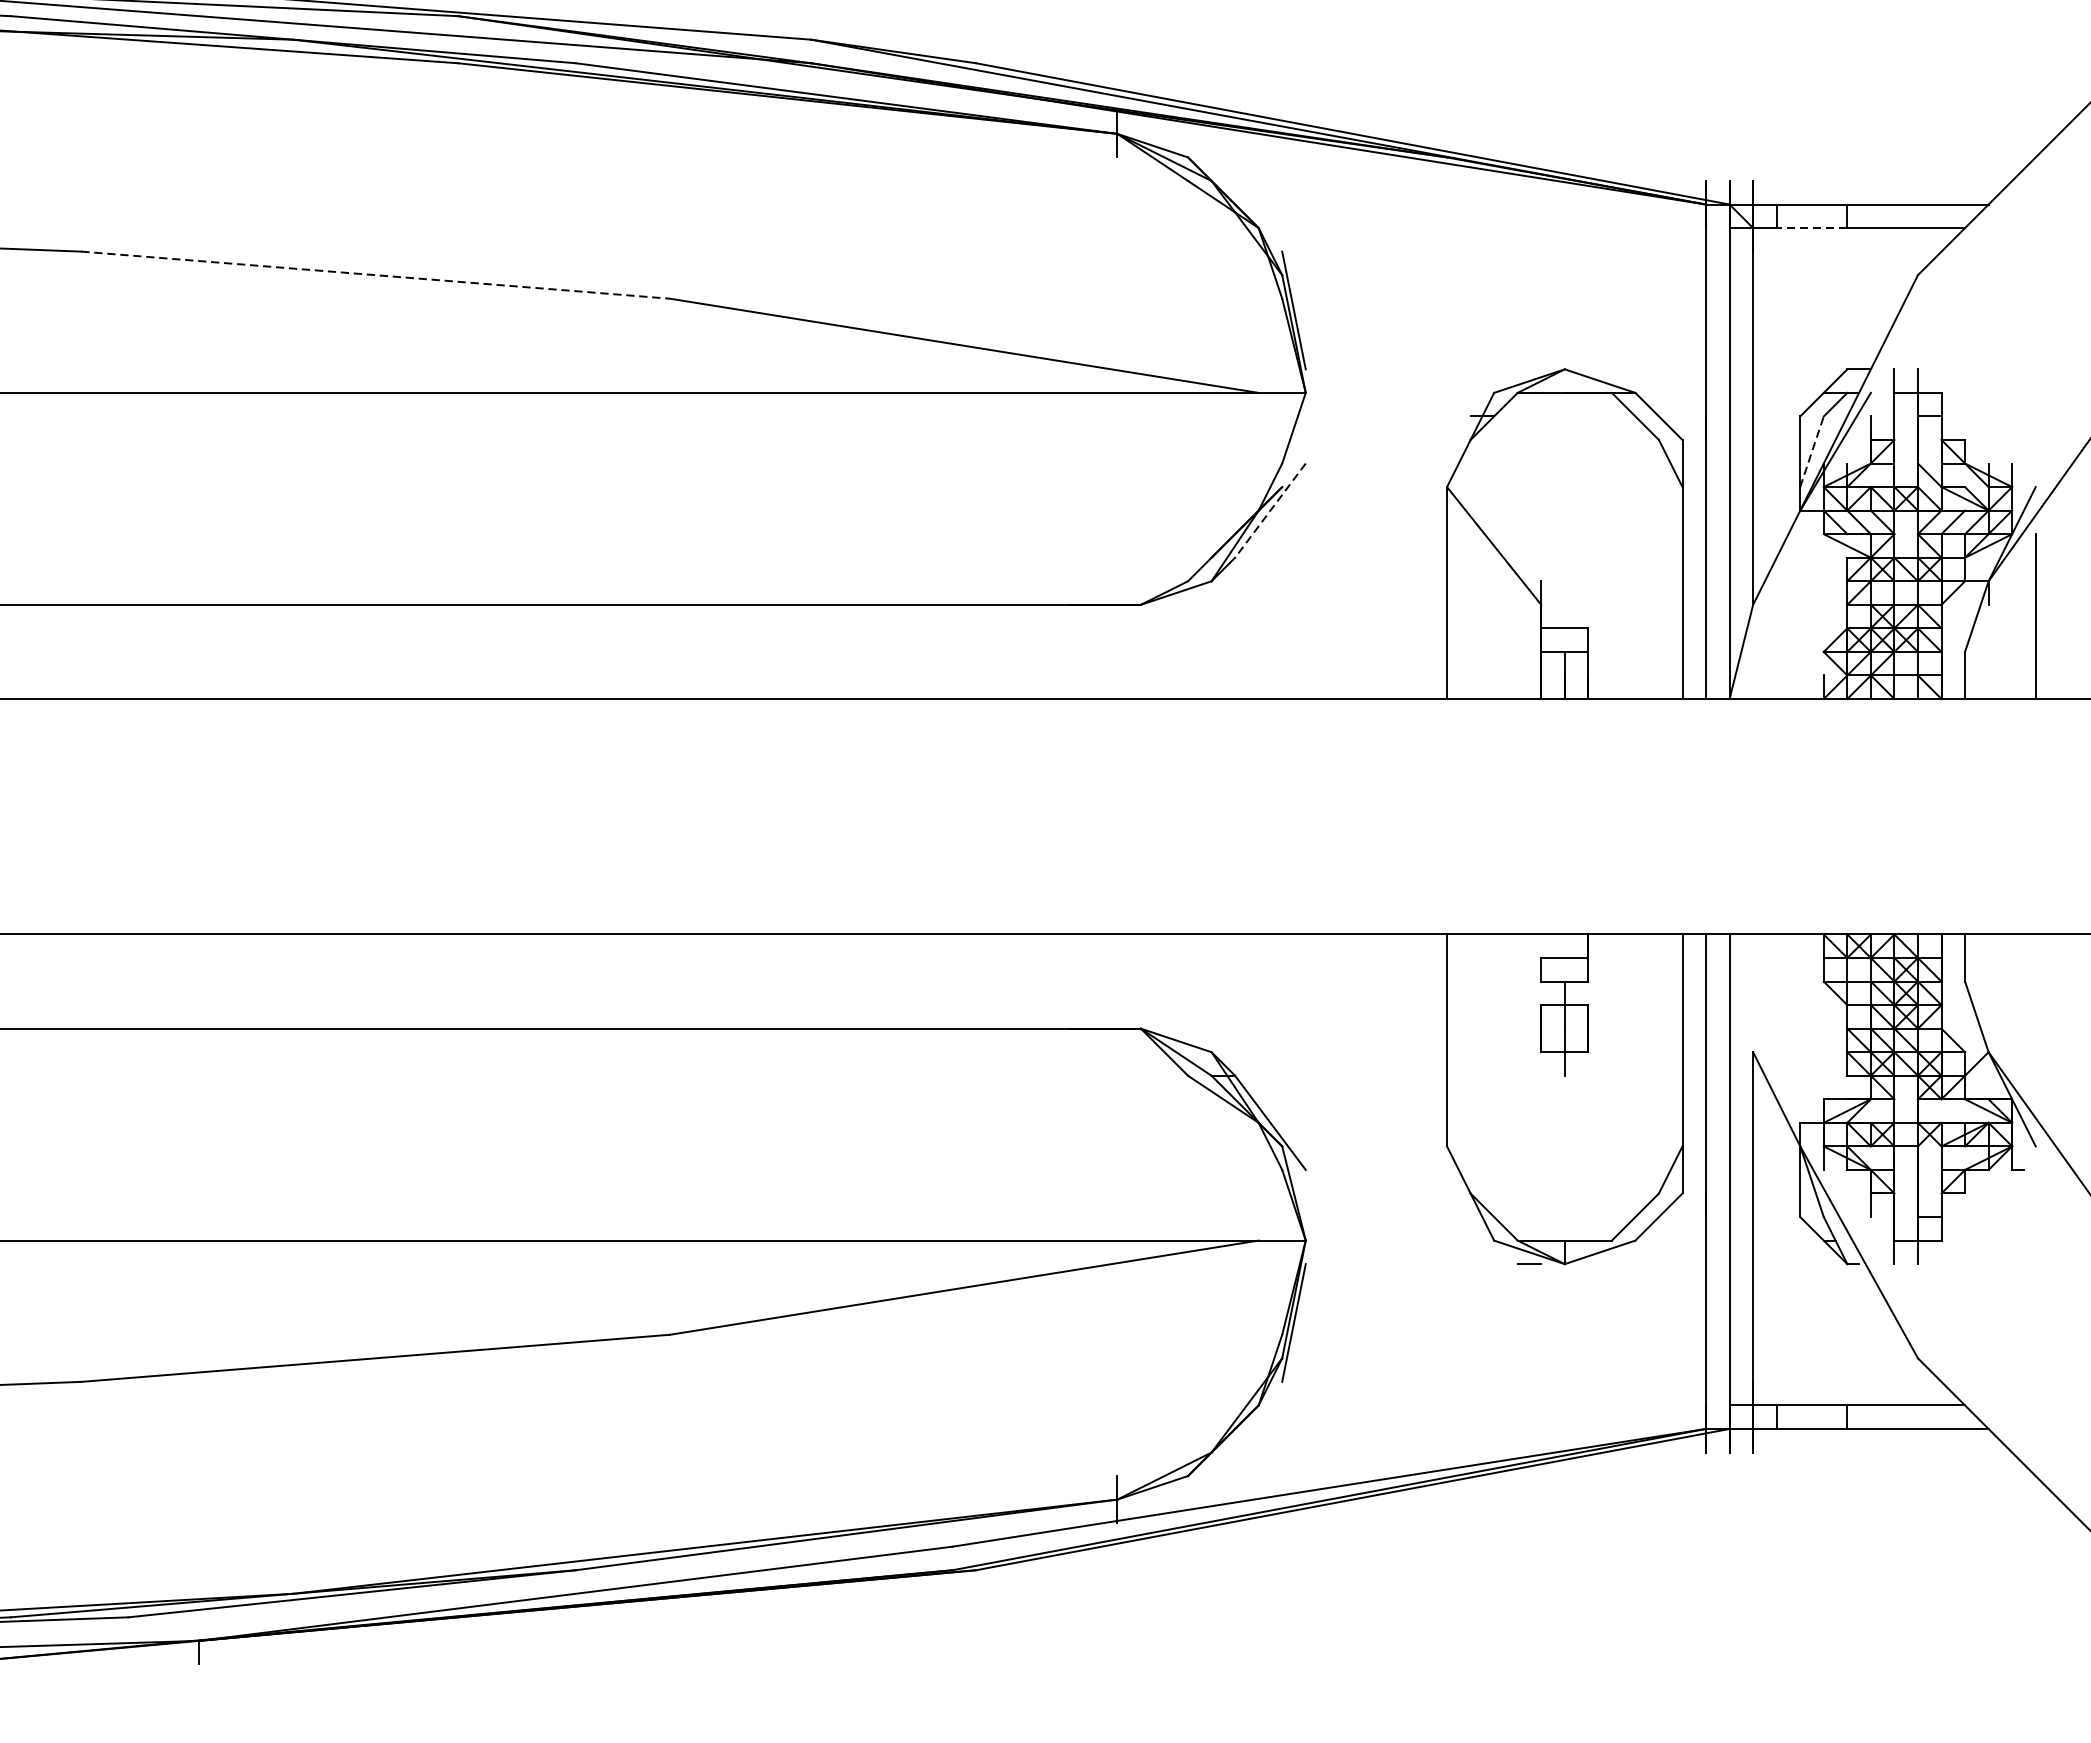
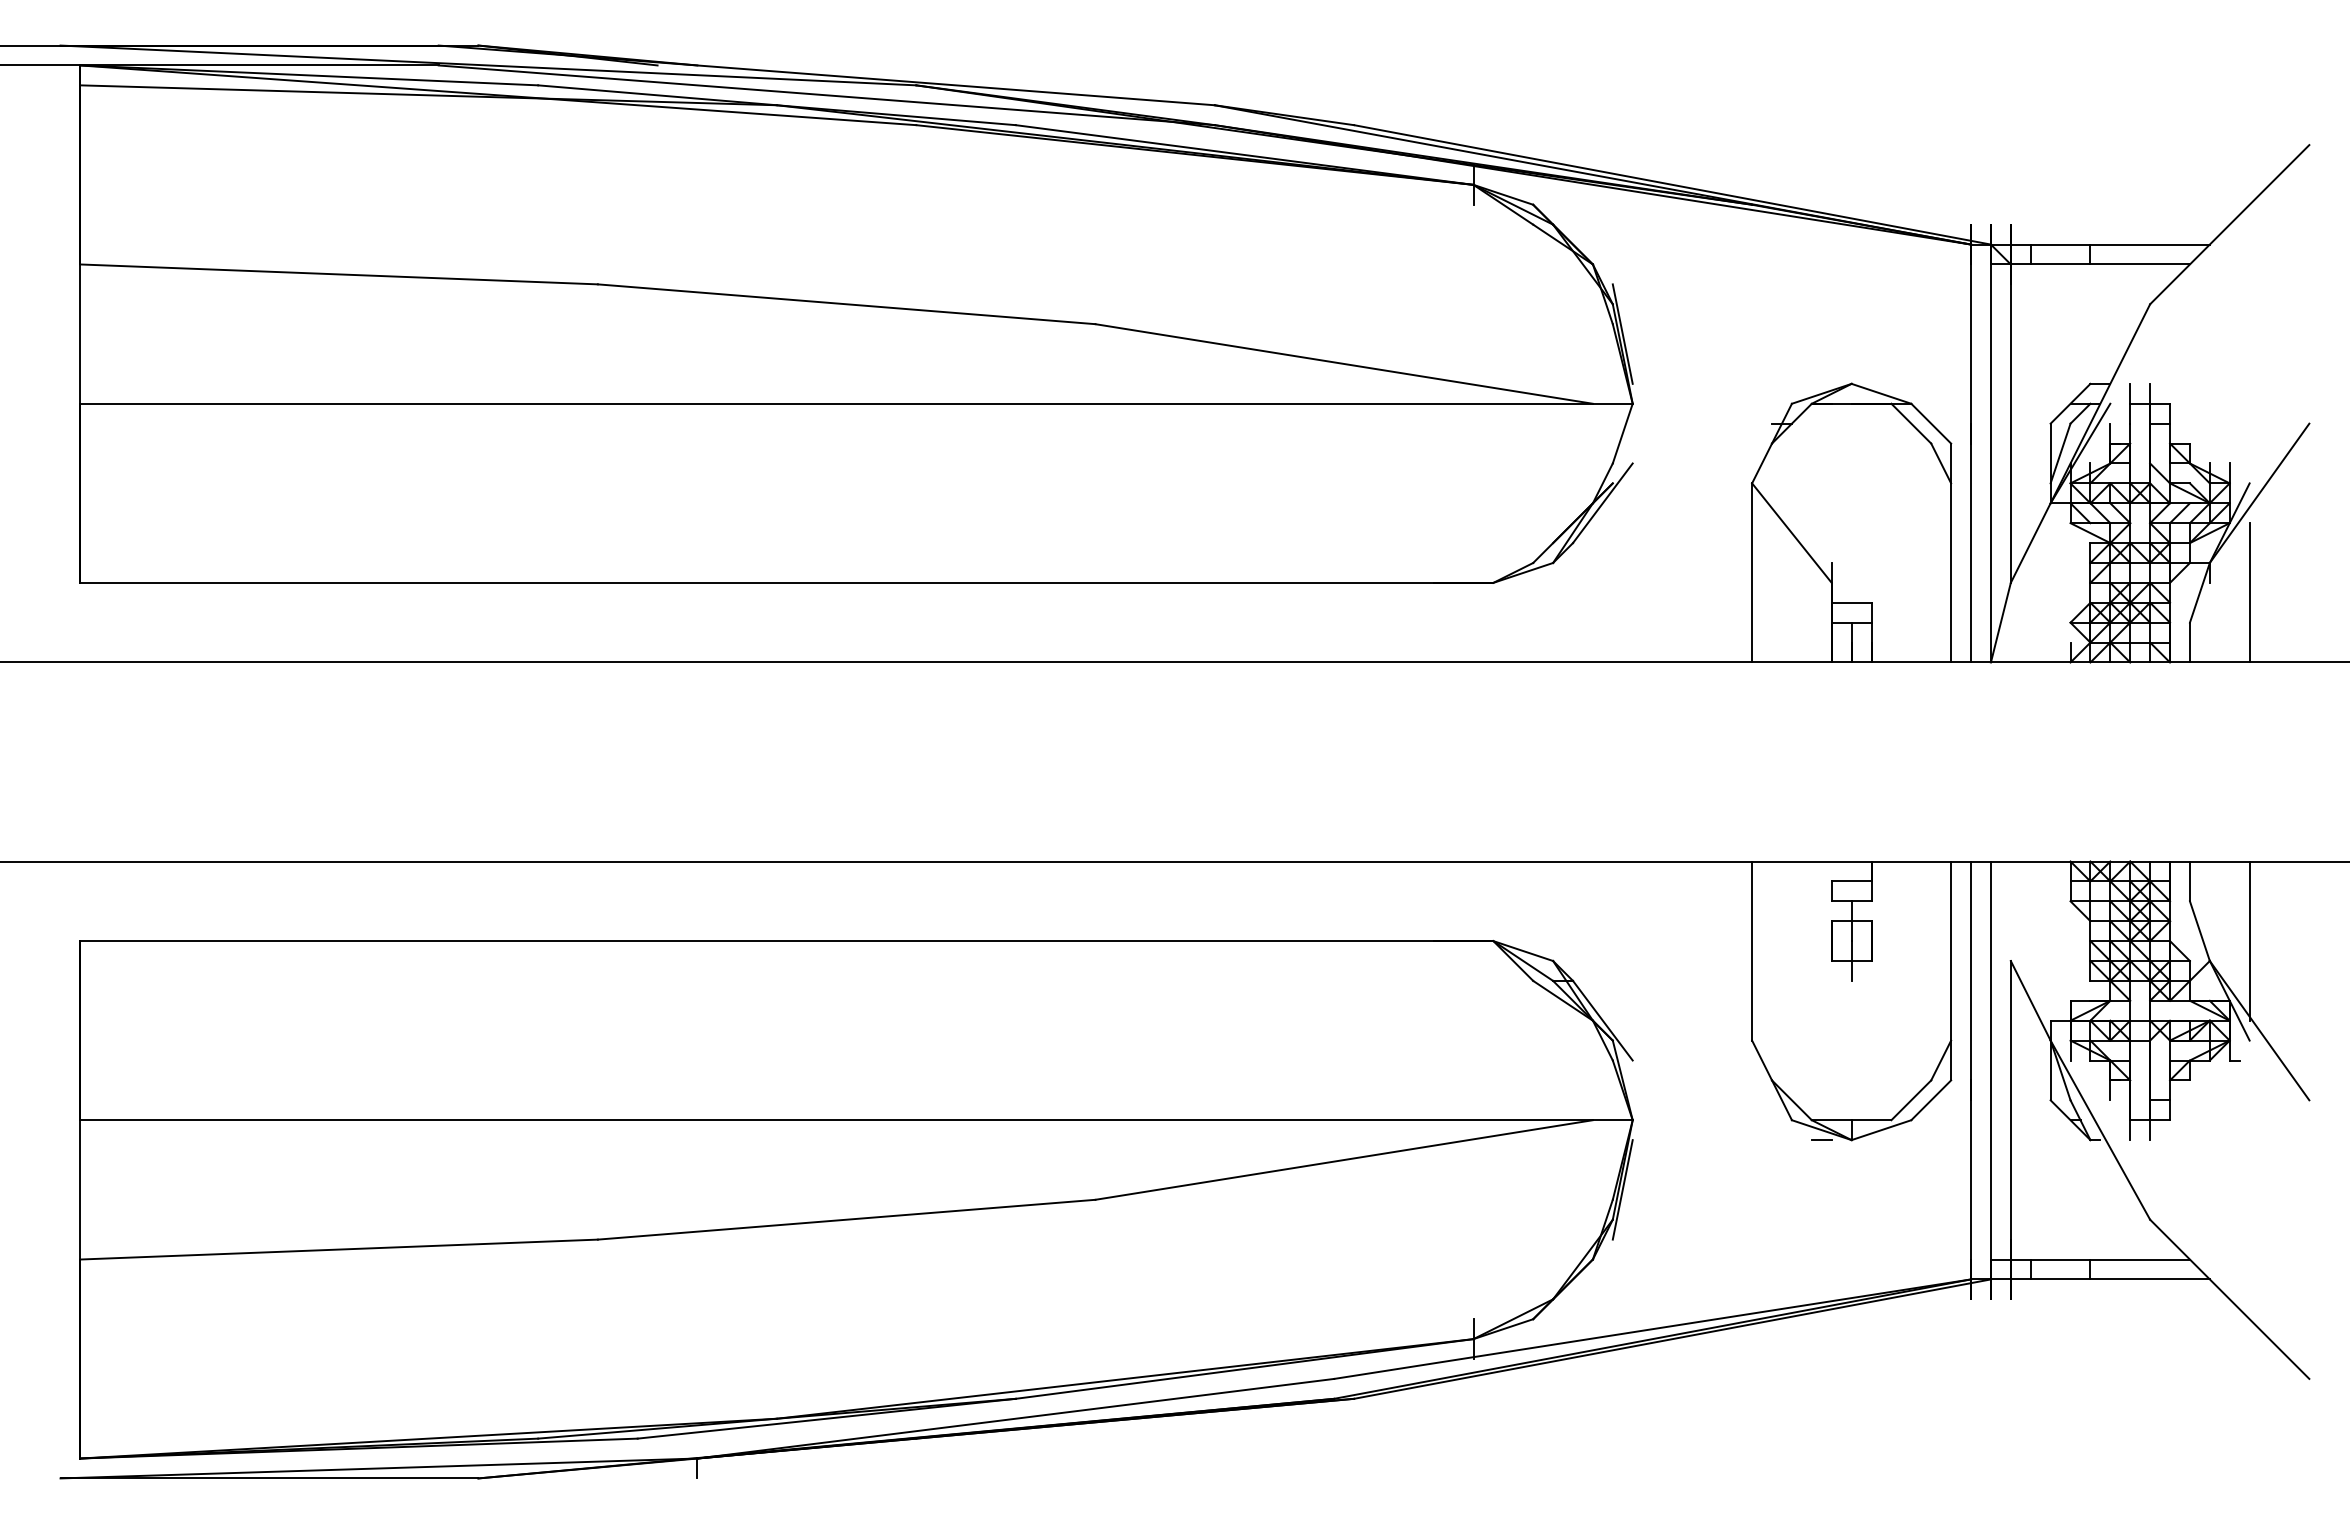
line: (1811, 228) -> (2060, 264), dashed -> solid
line: (375, 275) -> (846, 304), dashed -> solid
line: (1811, 451) -> (2060, 453), dashed -> solid
line: (1270, 510) -> (1602, 503), dashed -> solid
line: (2035, 1027) -> (2249, 940), added

